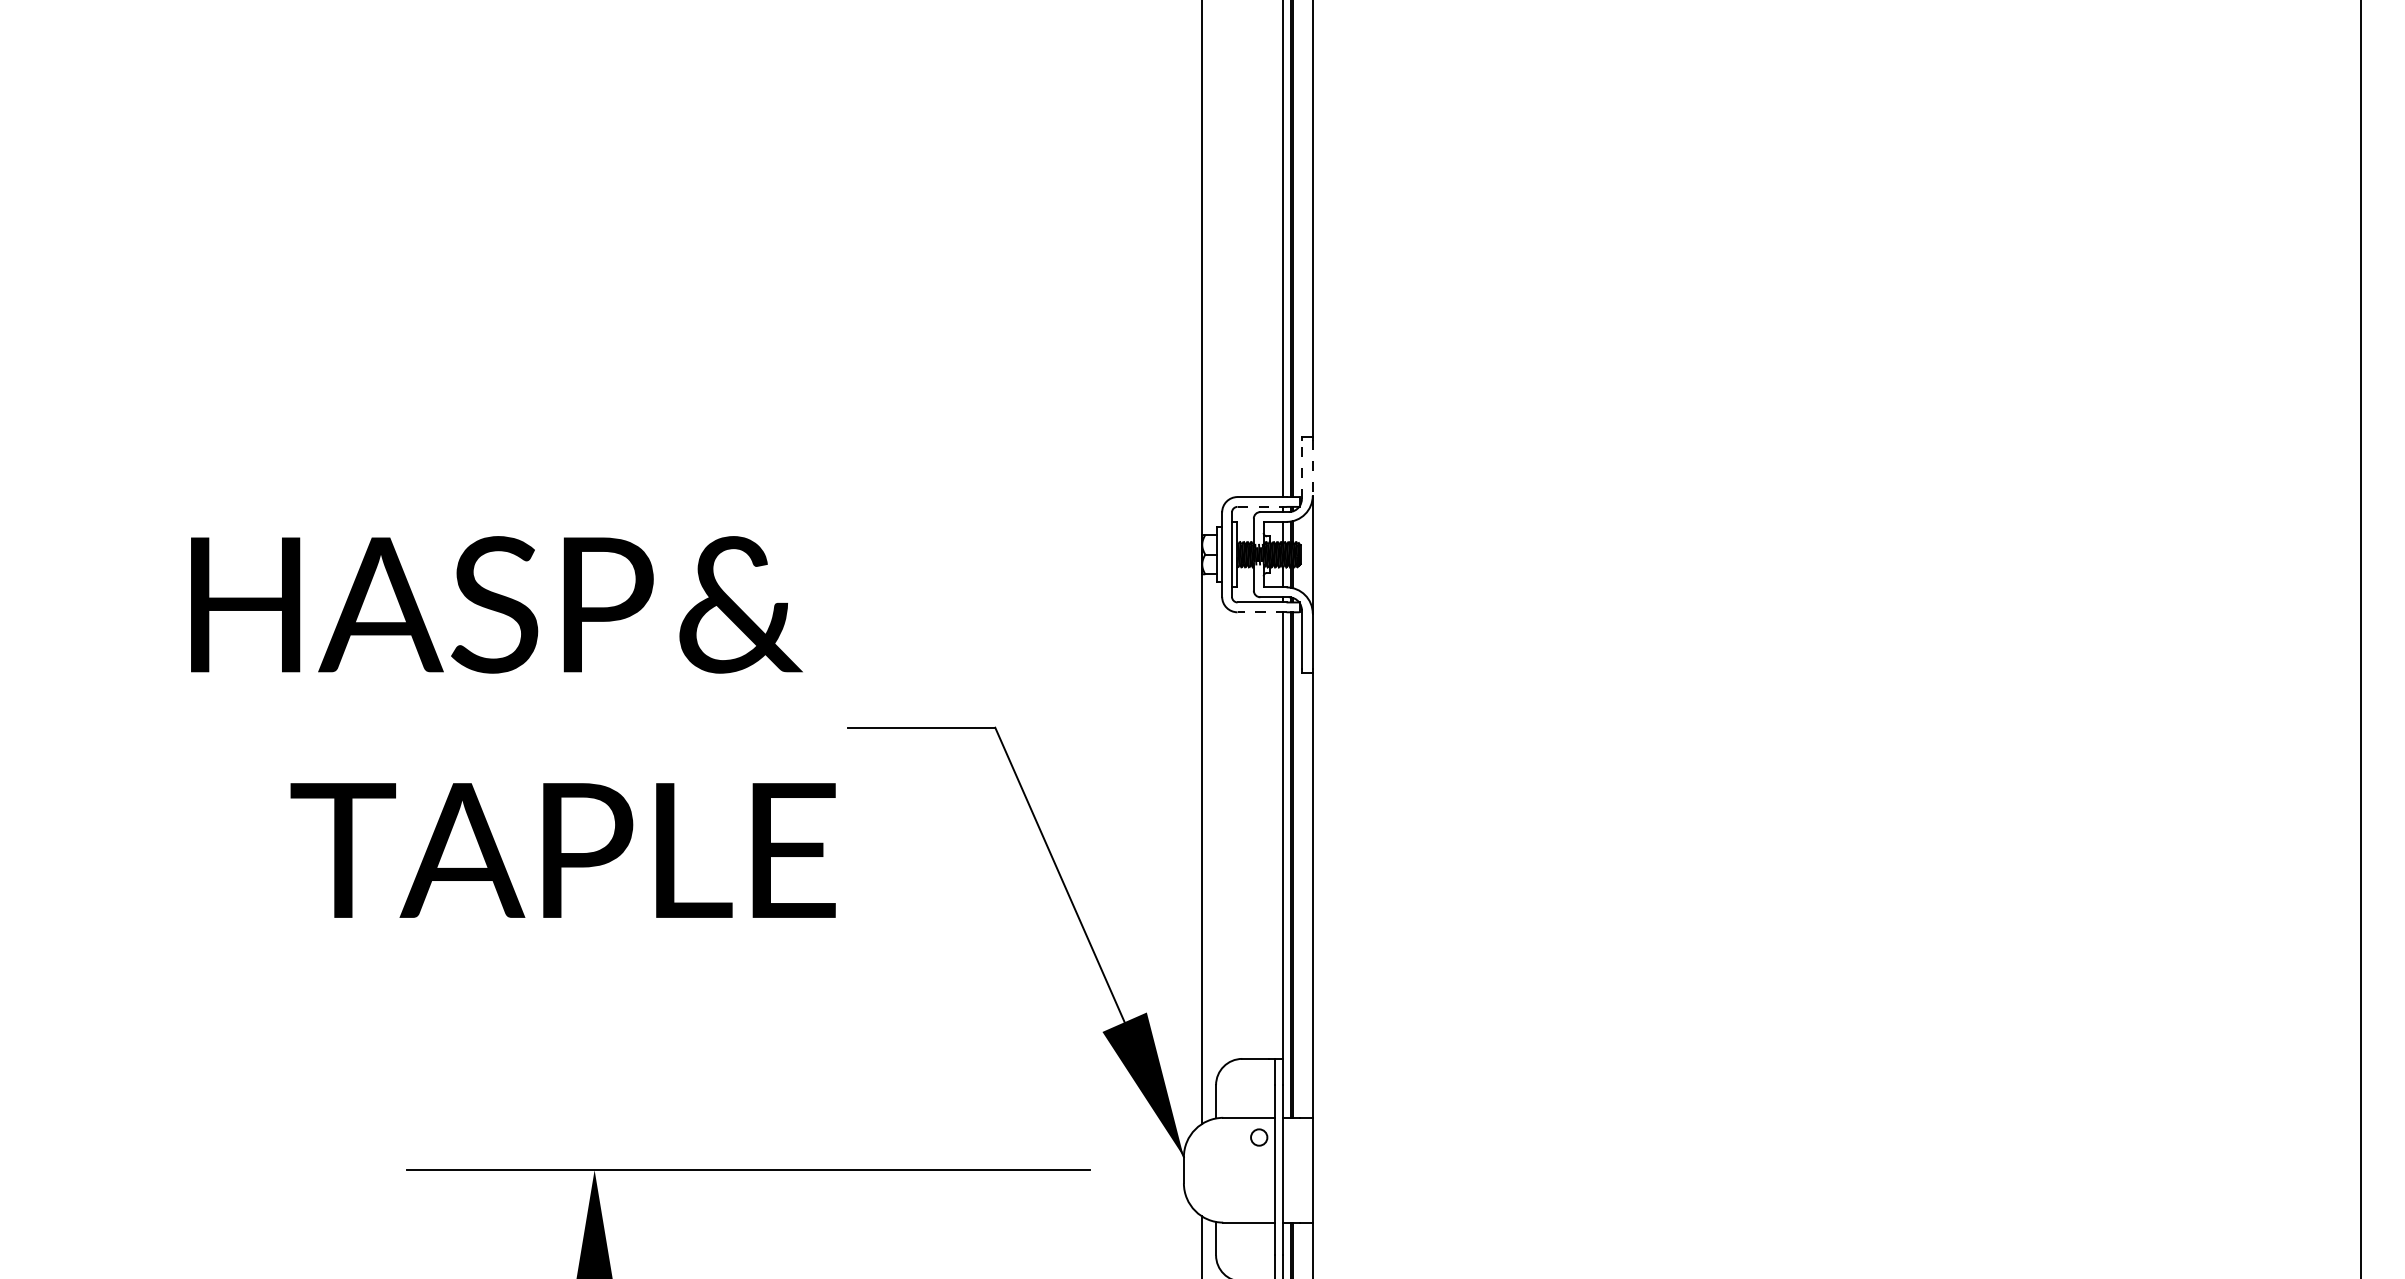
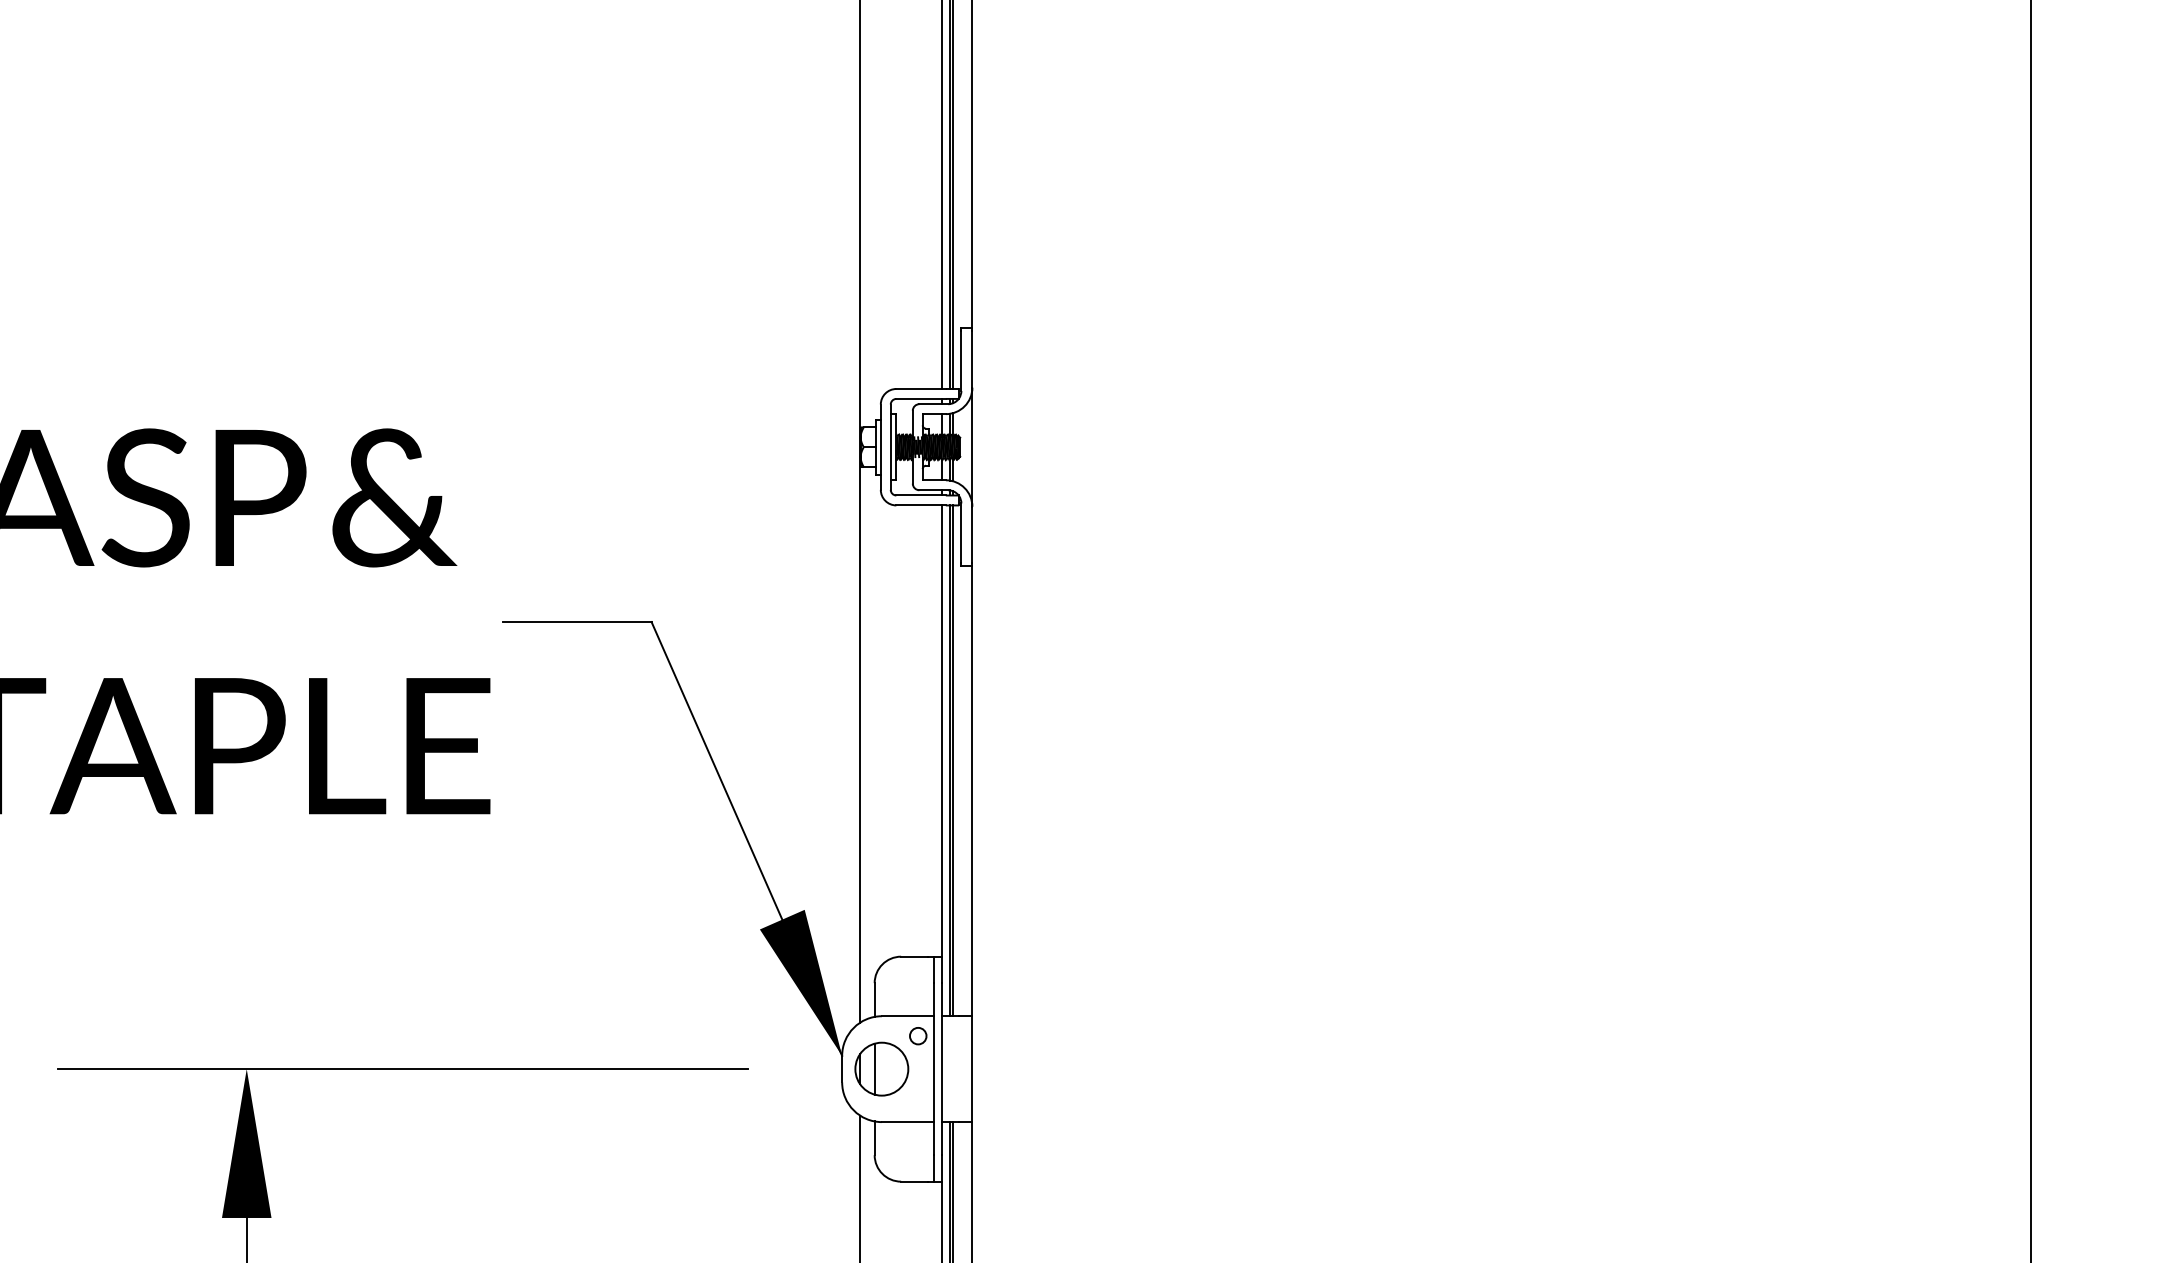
line: (1312, 467) -> (972, 359), dashed -> solid
line: (1301, 469) -> (960, 361), dashed -> solid
line: (1262, 506) -> (921, 398), dashed -> solid
line: (1261, 612) -> (920, 505), dashed -> solid
part: (1223, 1170) -> (882, 1069), added

